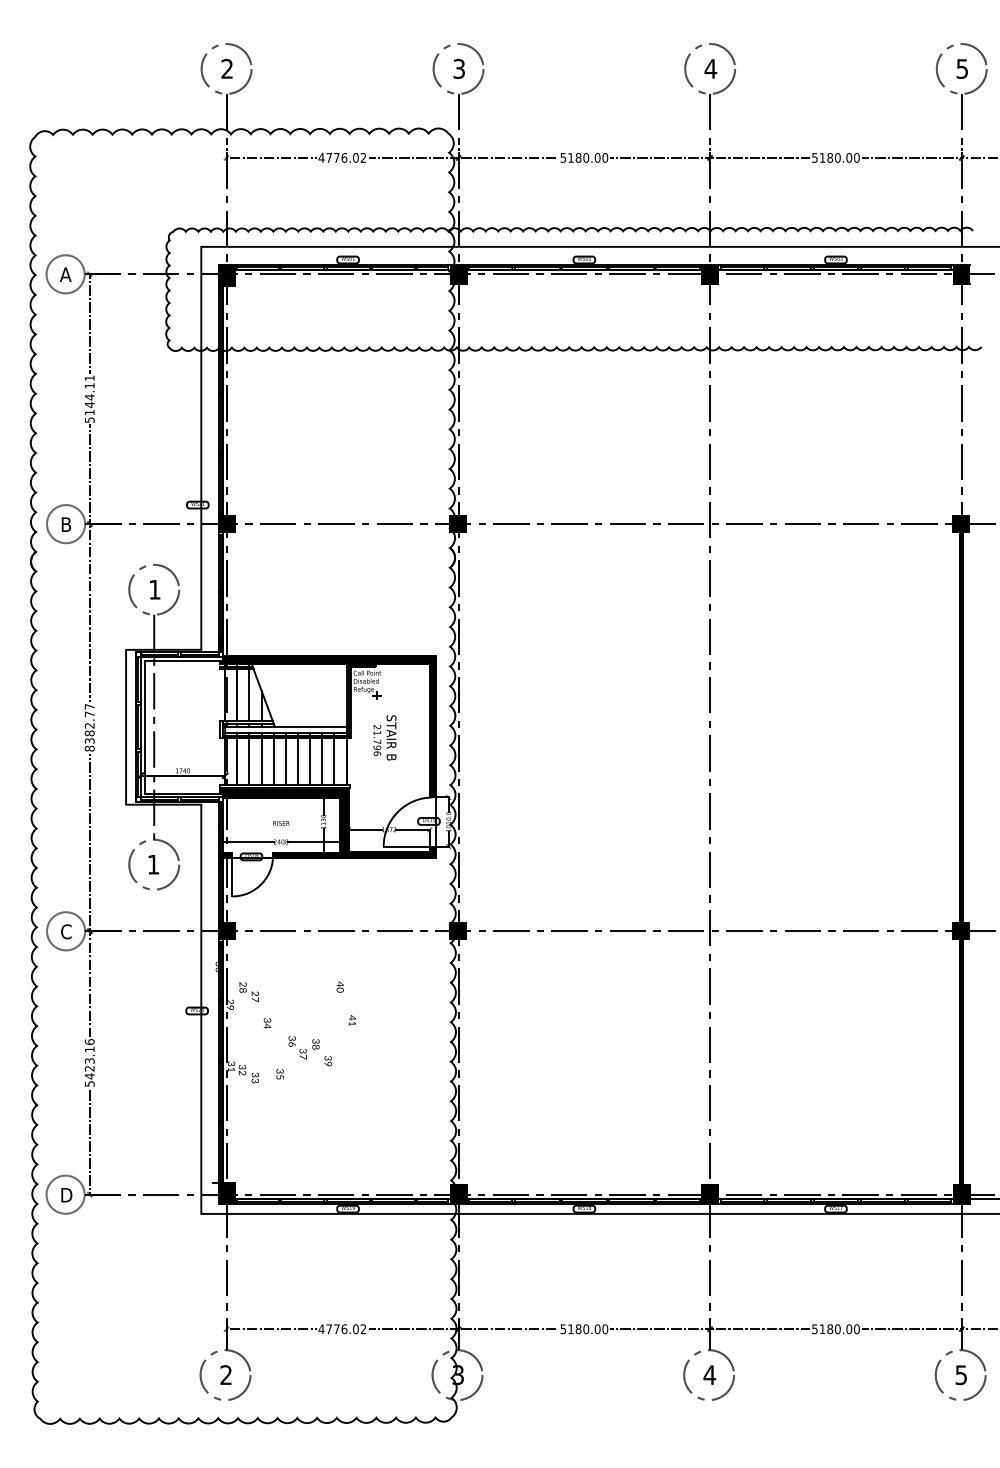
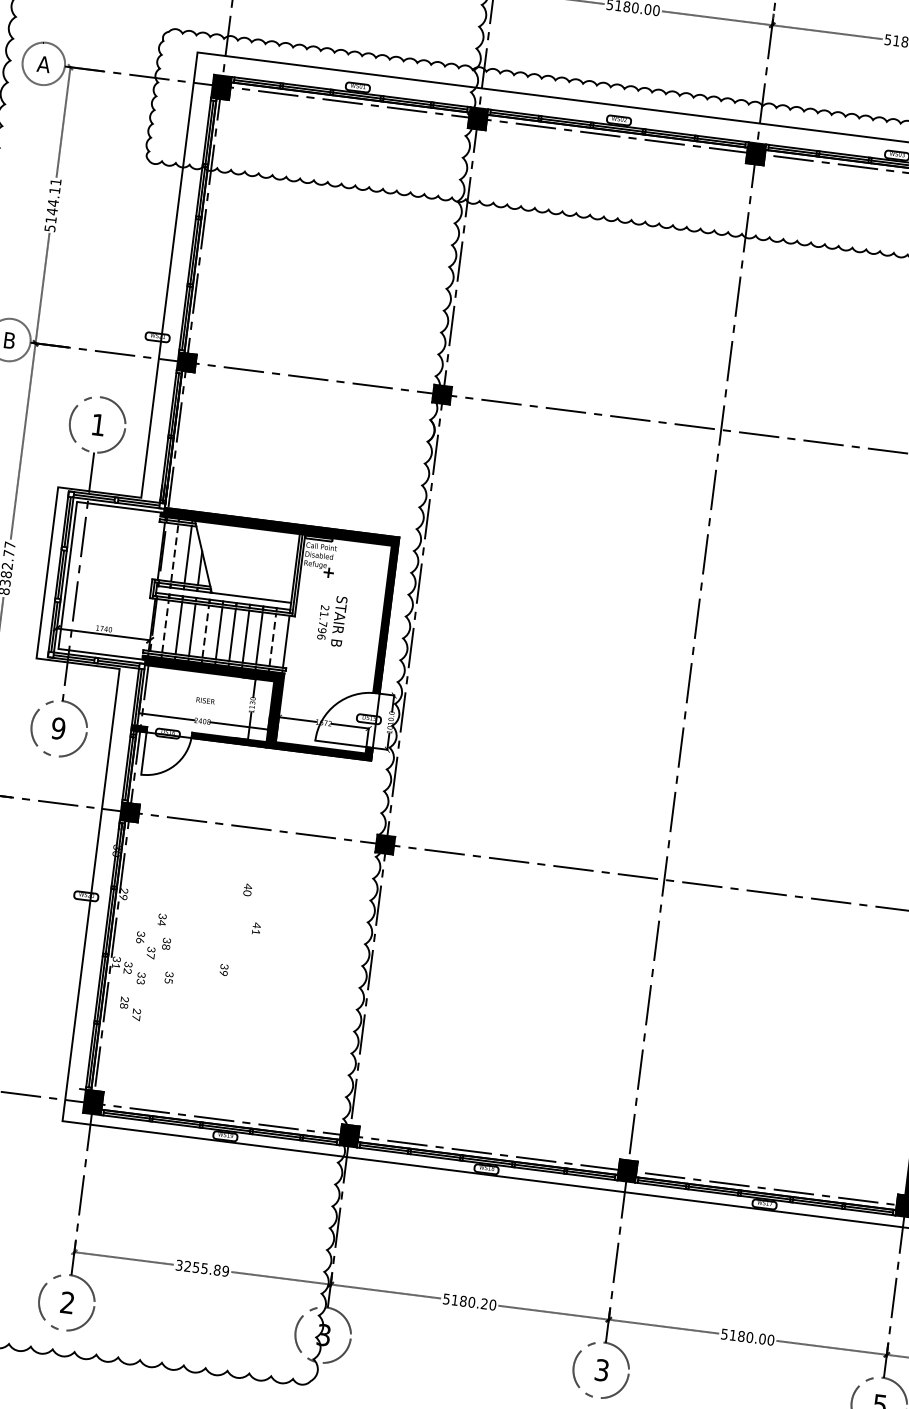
line: (237, 695) -> (174, 553), solid -> dashed
line: (237, 761) -> (165, 626), solid -> dashed
line: (273, 761) -> (205, 631), solid -> dashed
line: (334, 761) -> (272, 639), solid -> dashed
text: (153, 864) -> (58, 728), 1 -> 9
text: (248, 992) -> (129, 1009), moved
text: (303, 1047) -> (152, 945), moved
text: (342, 1329) -> (202, 1268), 4776.02 -> 3255.89
text: (597, 1329) -> (484, 1304), 5180.00 -> 5180.20
text: (709, 1375) -> (601, 1370), 4 -> 3

